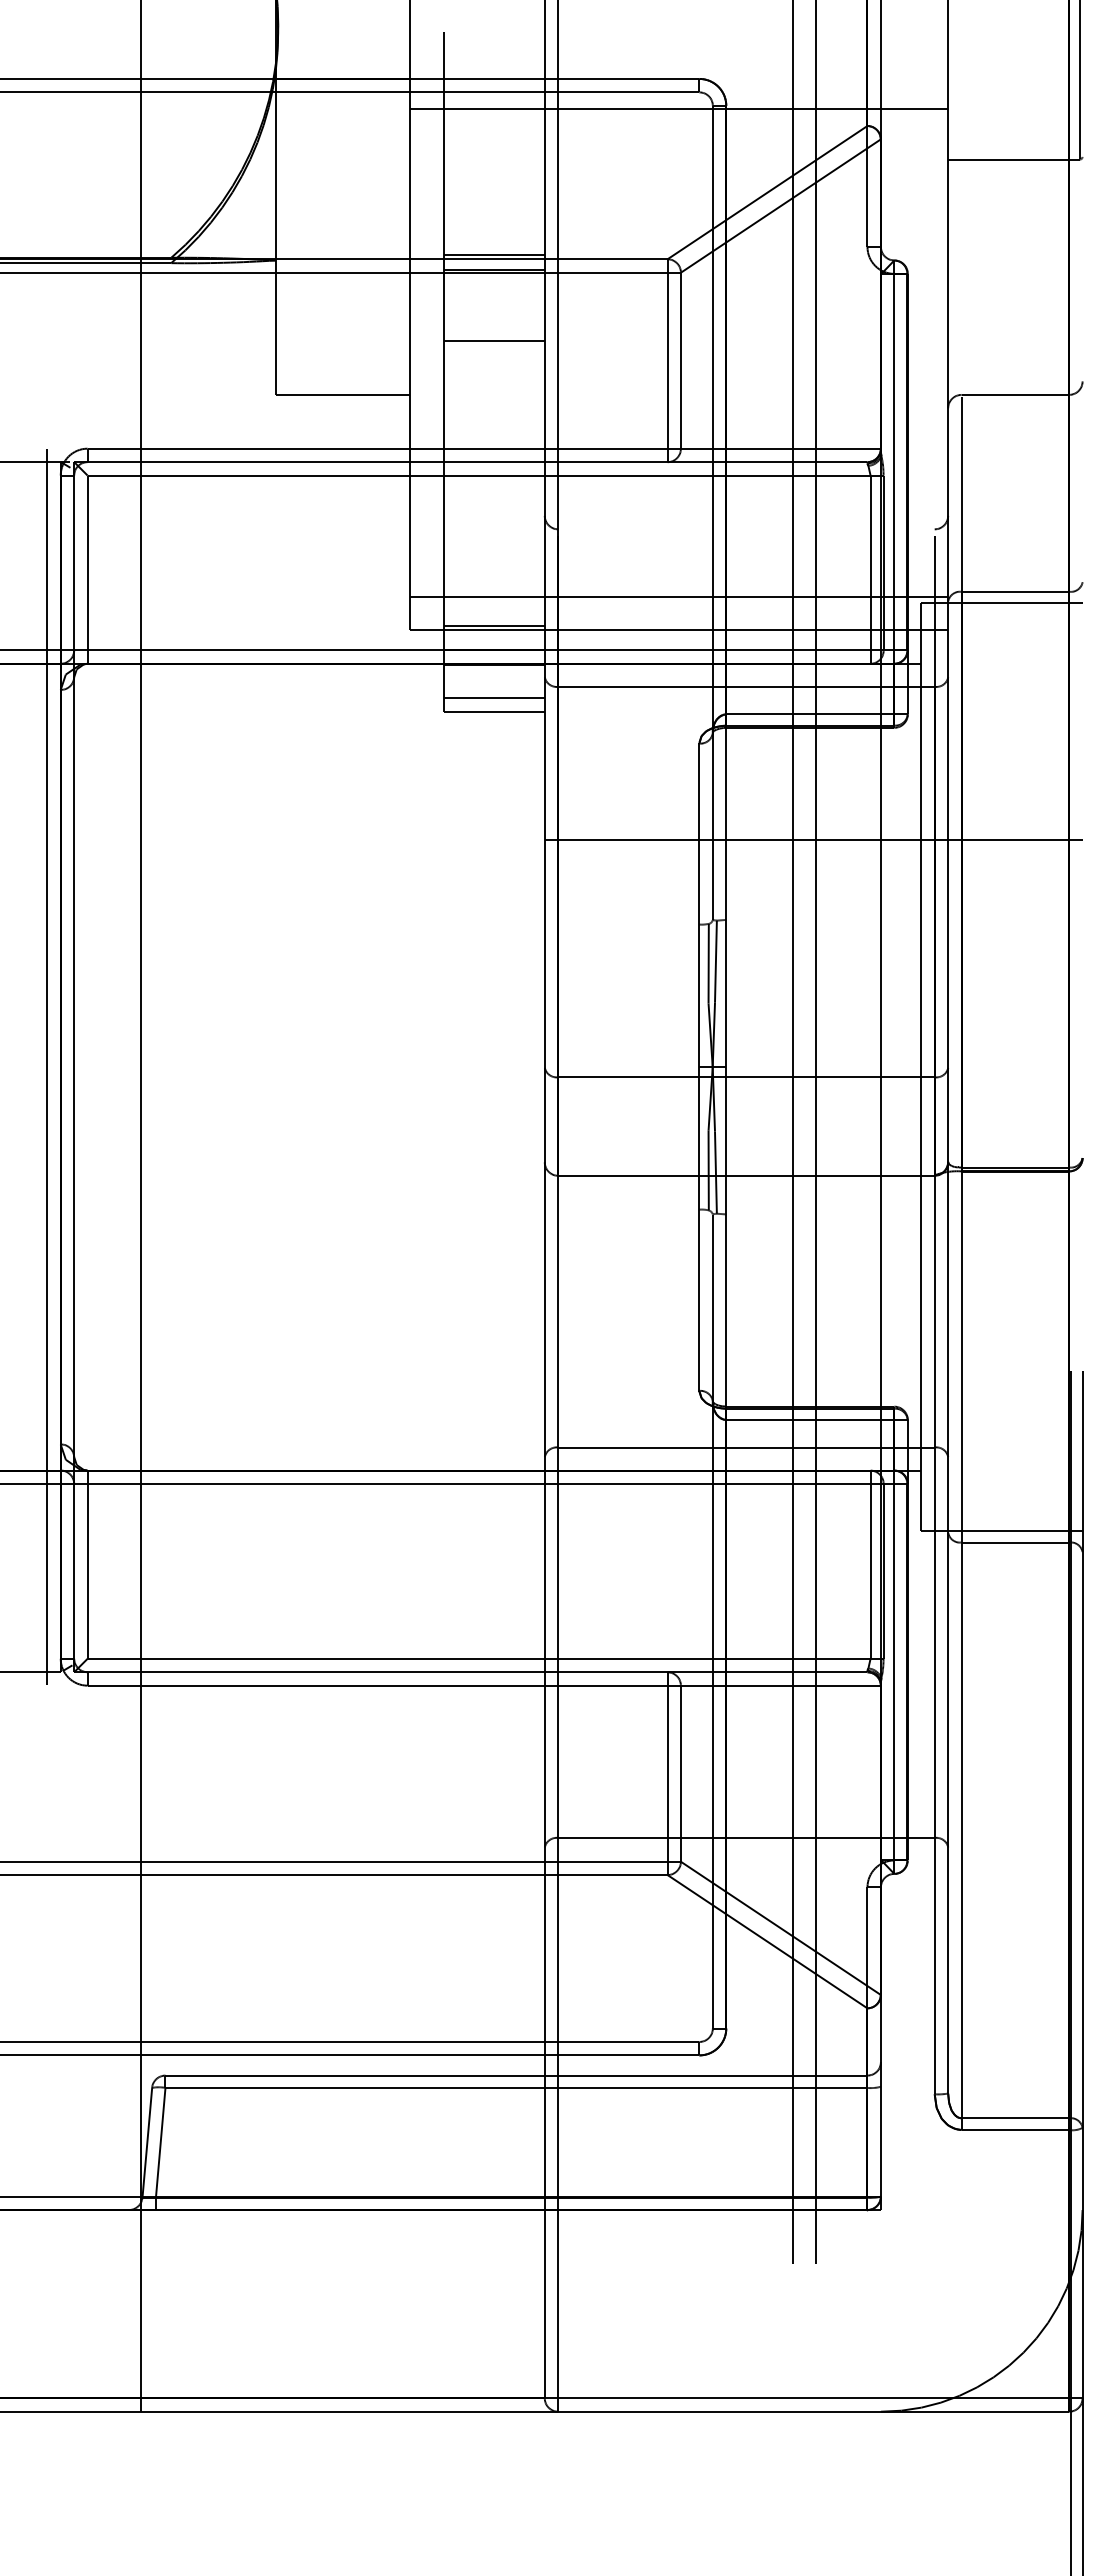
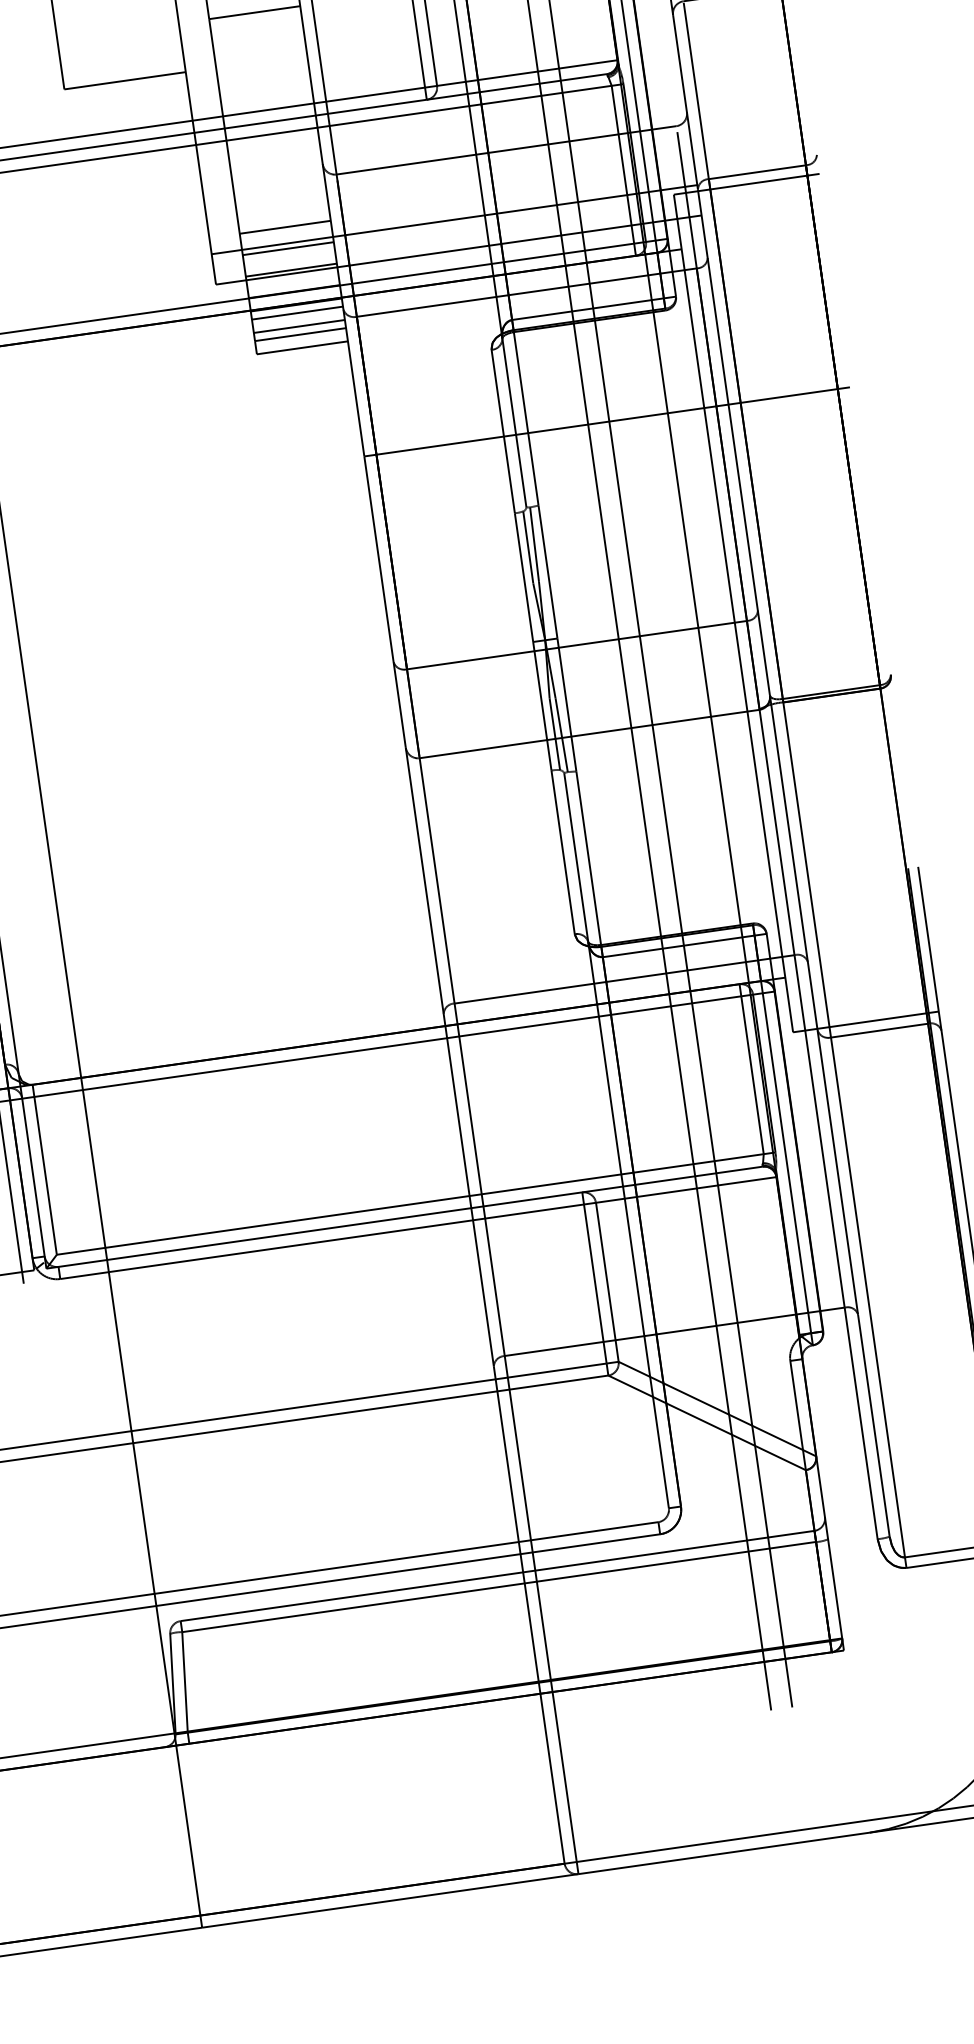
line: (746, 529) -> (506, 150), added
line: (493, 578) -> (284, 227), added
line: (493, 602) -> (287, 248), added
line: (493, 673) -> (296, 312), added
line: (493, 688) -> (298, 326), added

